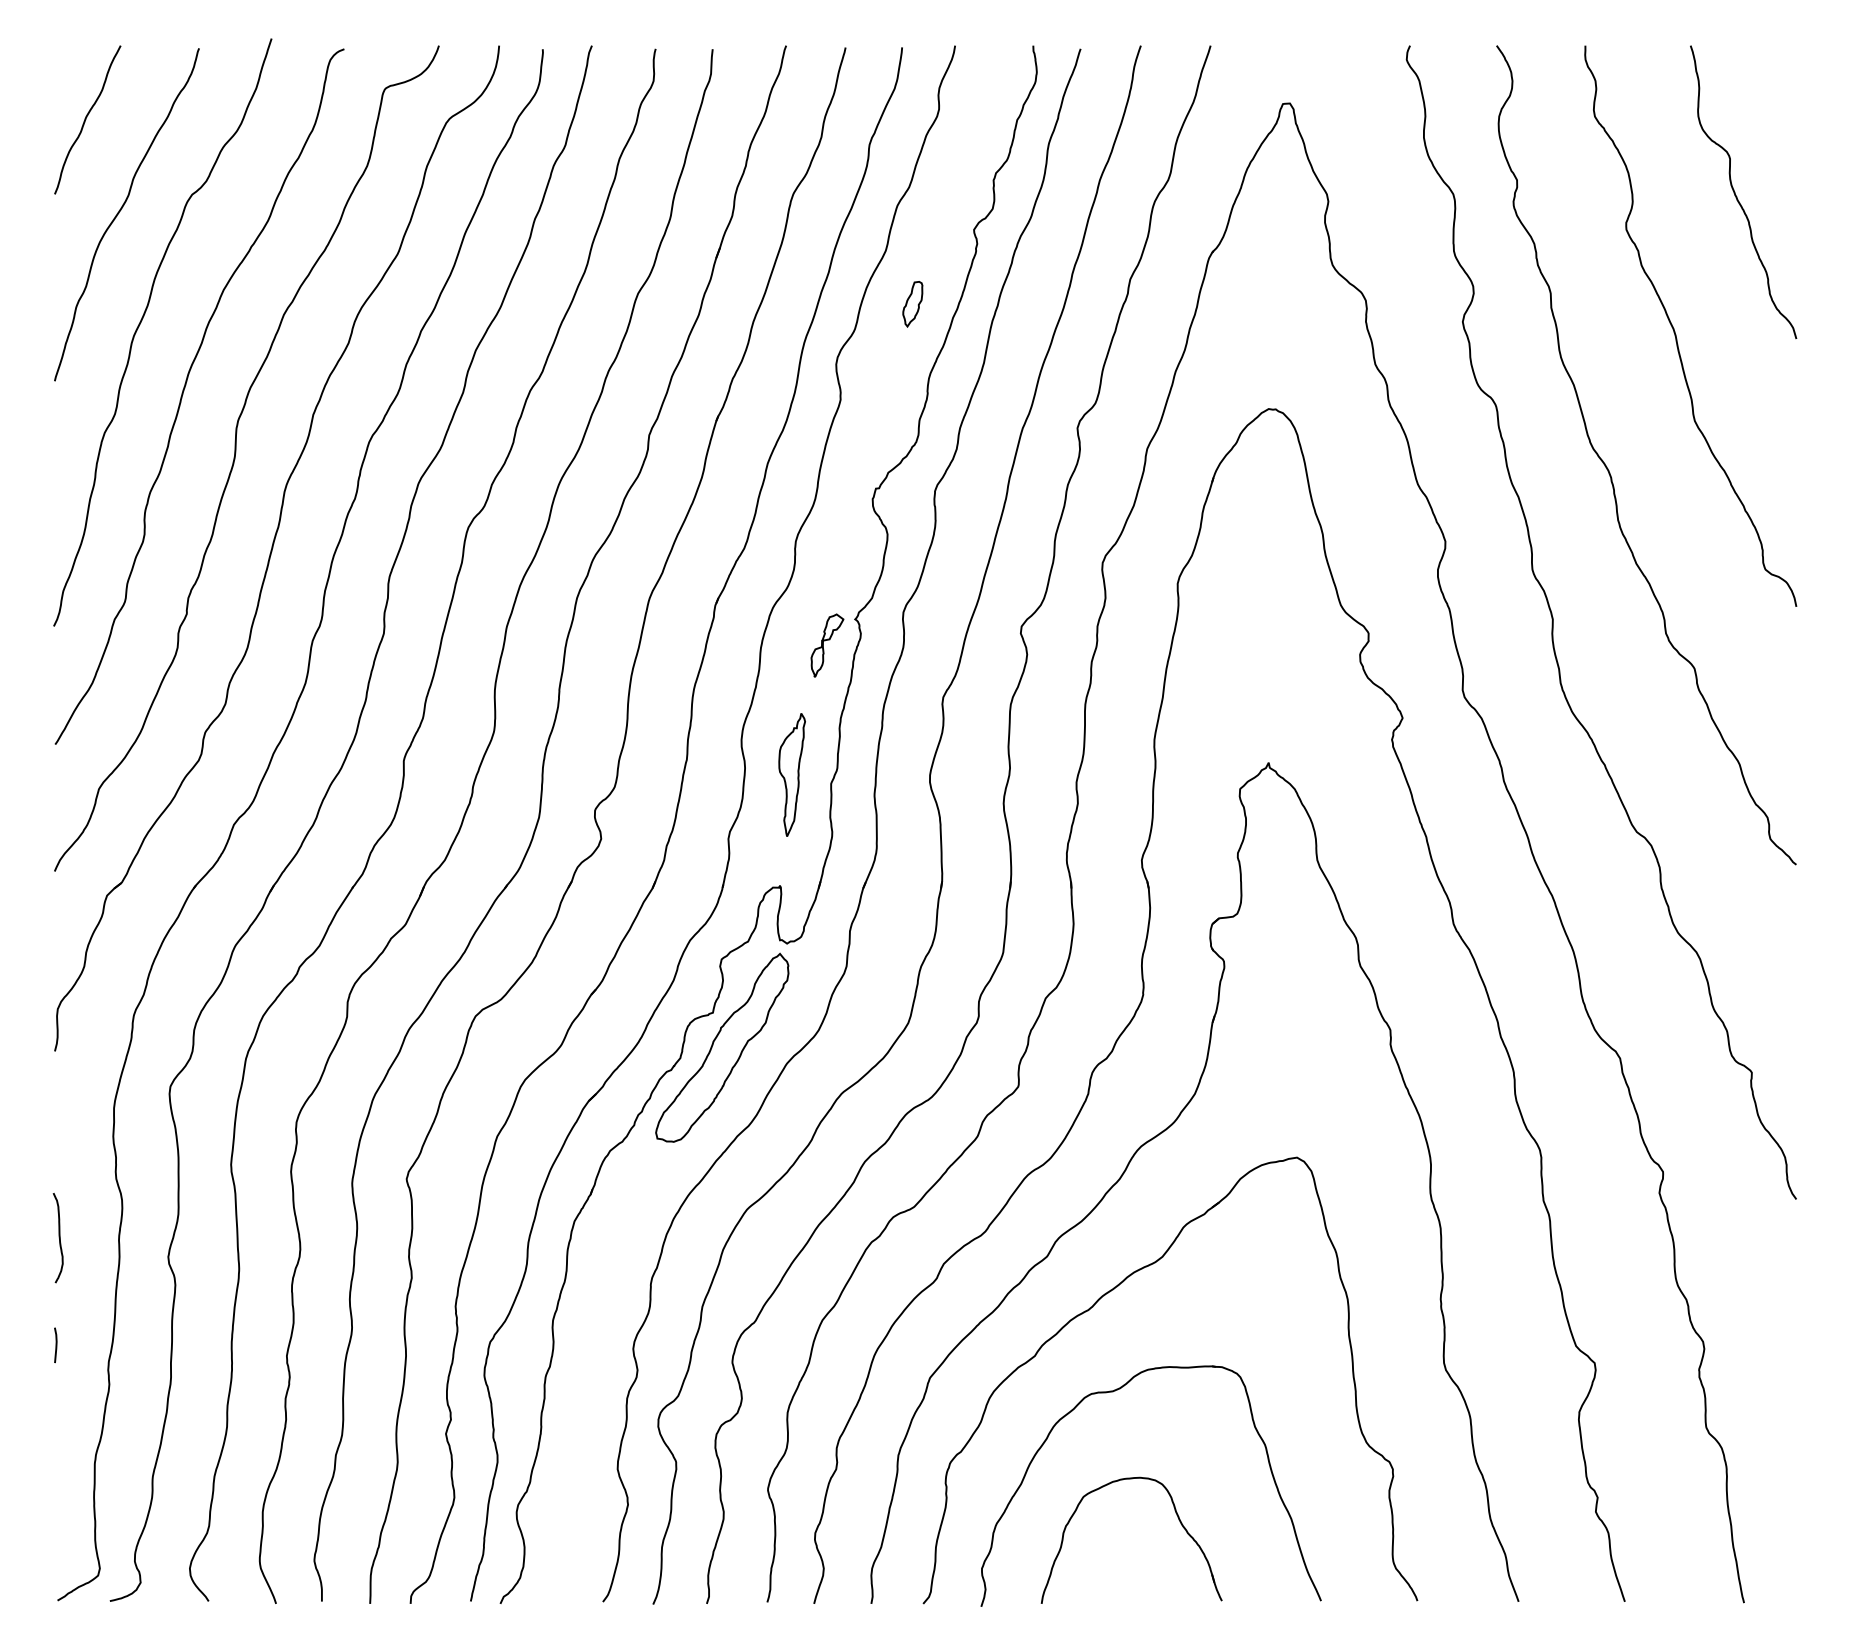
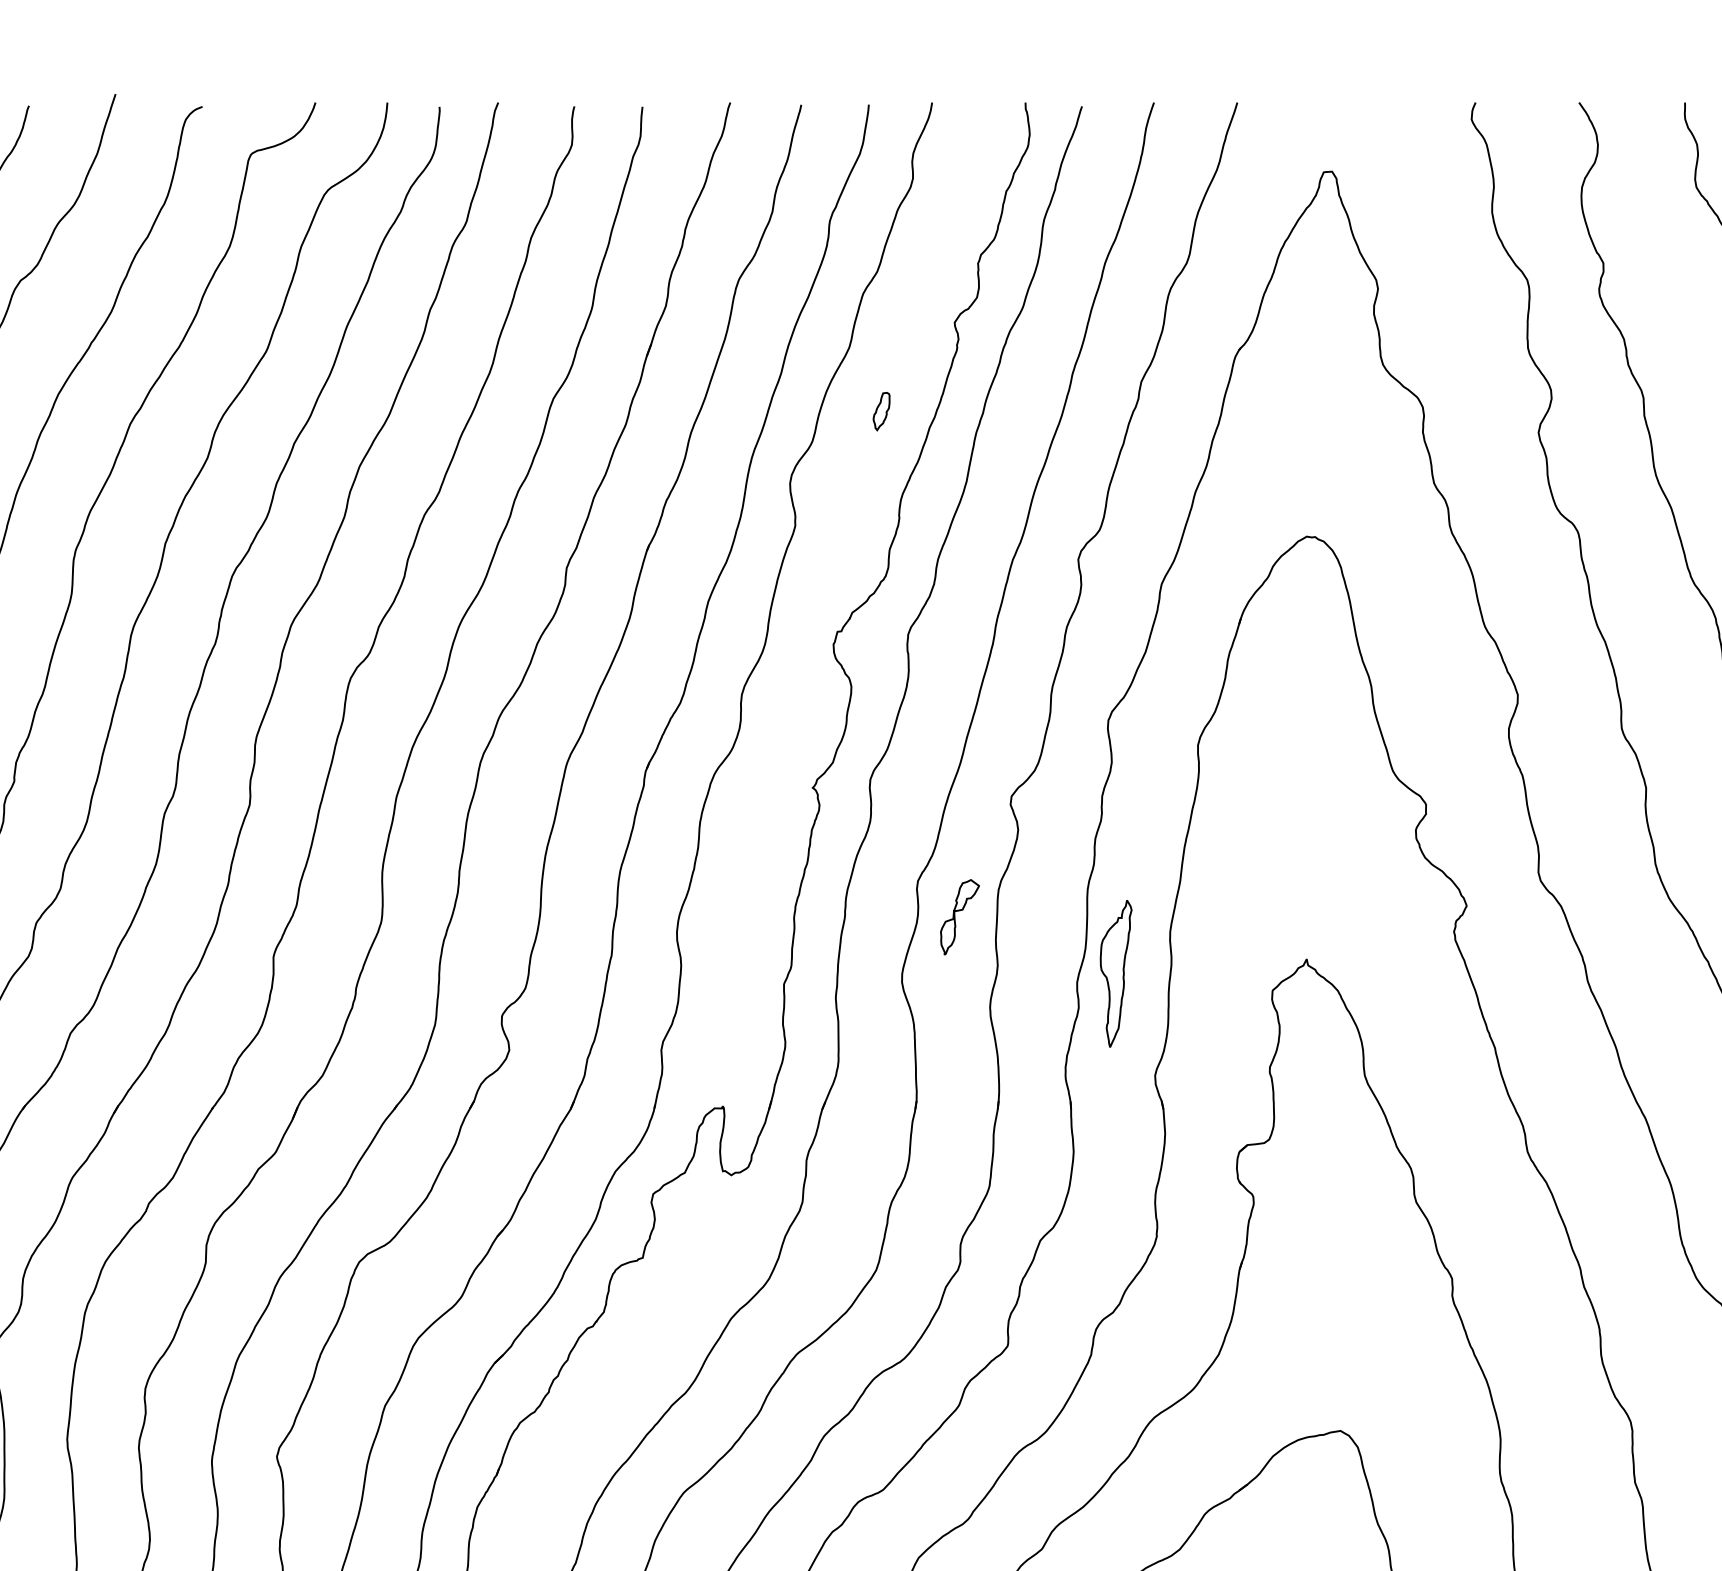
part: (912, 304) -> (881, 411), size x0.7
part: (827, 645) -> (960, 917), moved
part: (791, 774) -> (1115, 973), moved
part: (722, 1047) -> (654, 1299), removed

